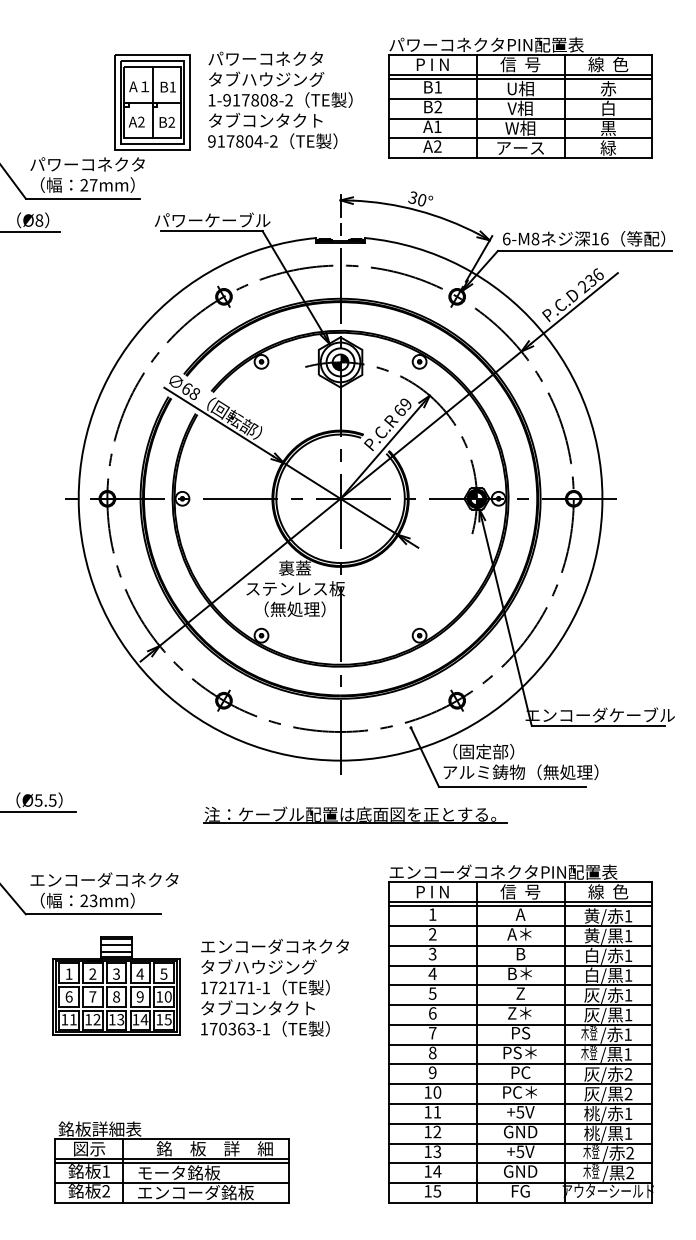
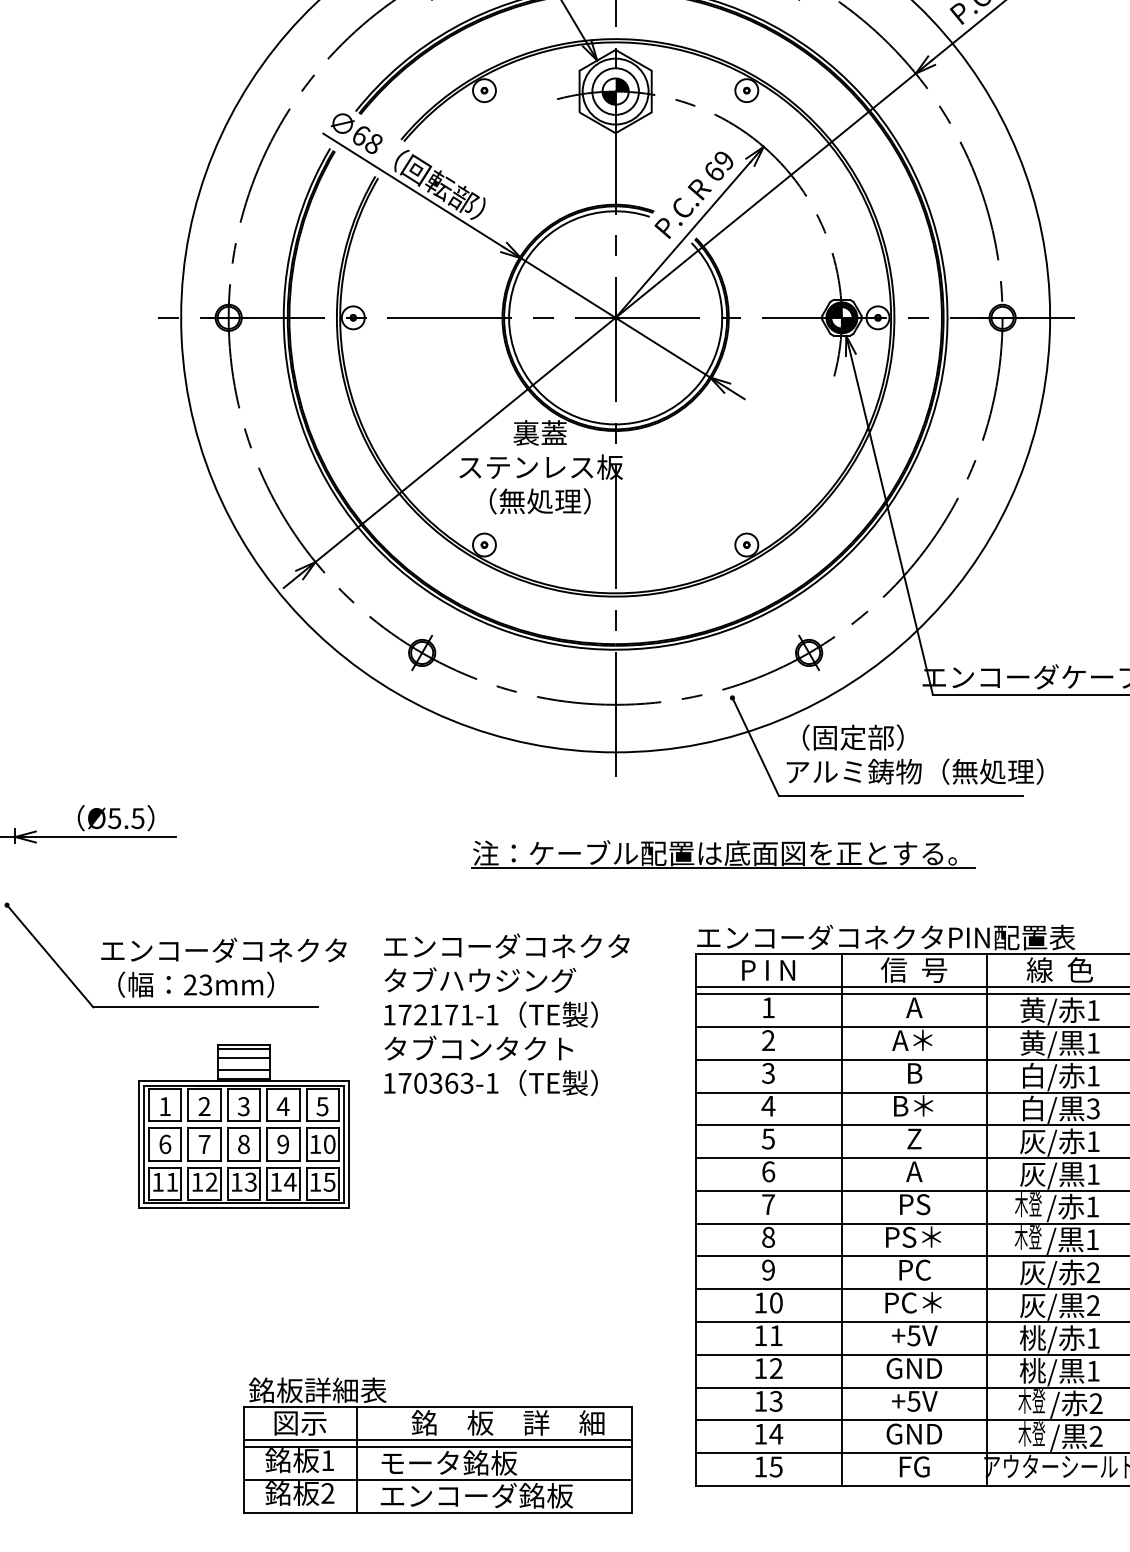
part: (355, 814) -> (723, 853), moved
text: (628, 975) -> (1093, 1108), 1 -> 3
text: (274, 987) -> (505, 1014), moved
text: (519, 1012) -> (912, 1170), Z＊ -> A
part: (171, 1162) -> (436, 1445), moved

